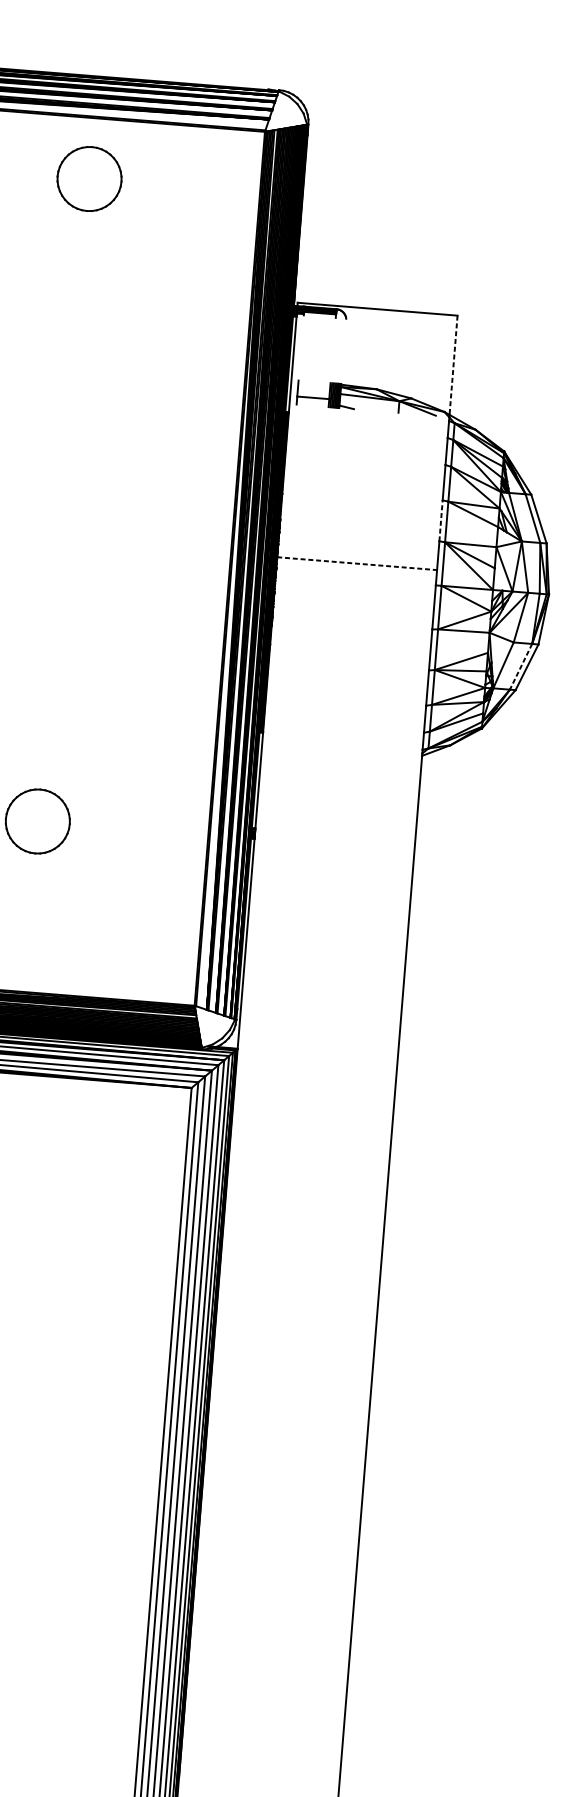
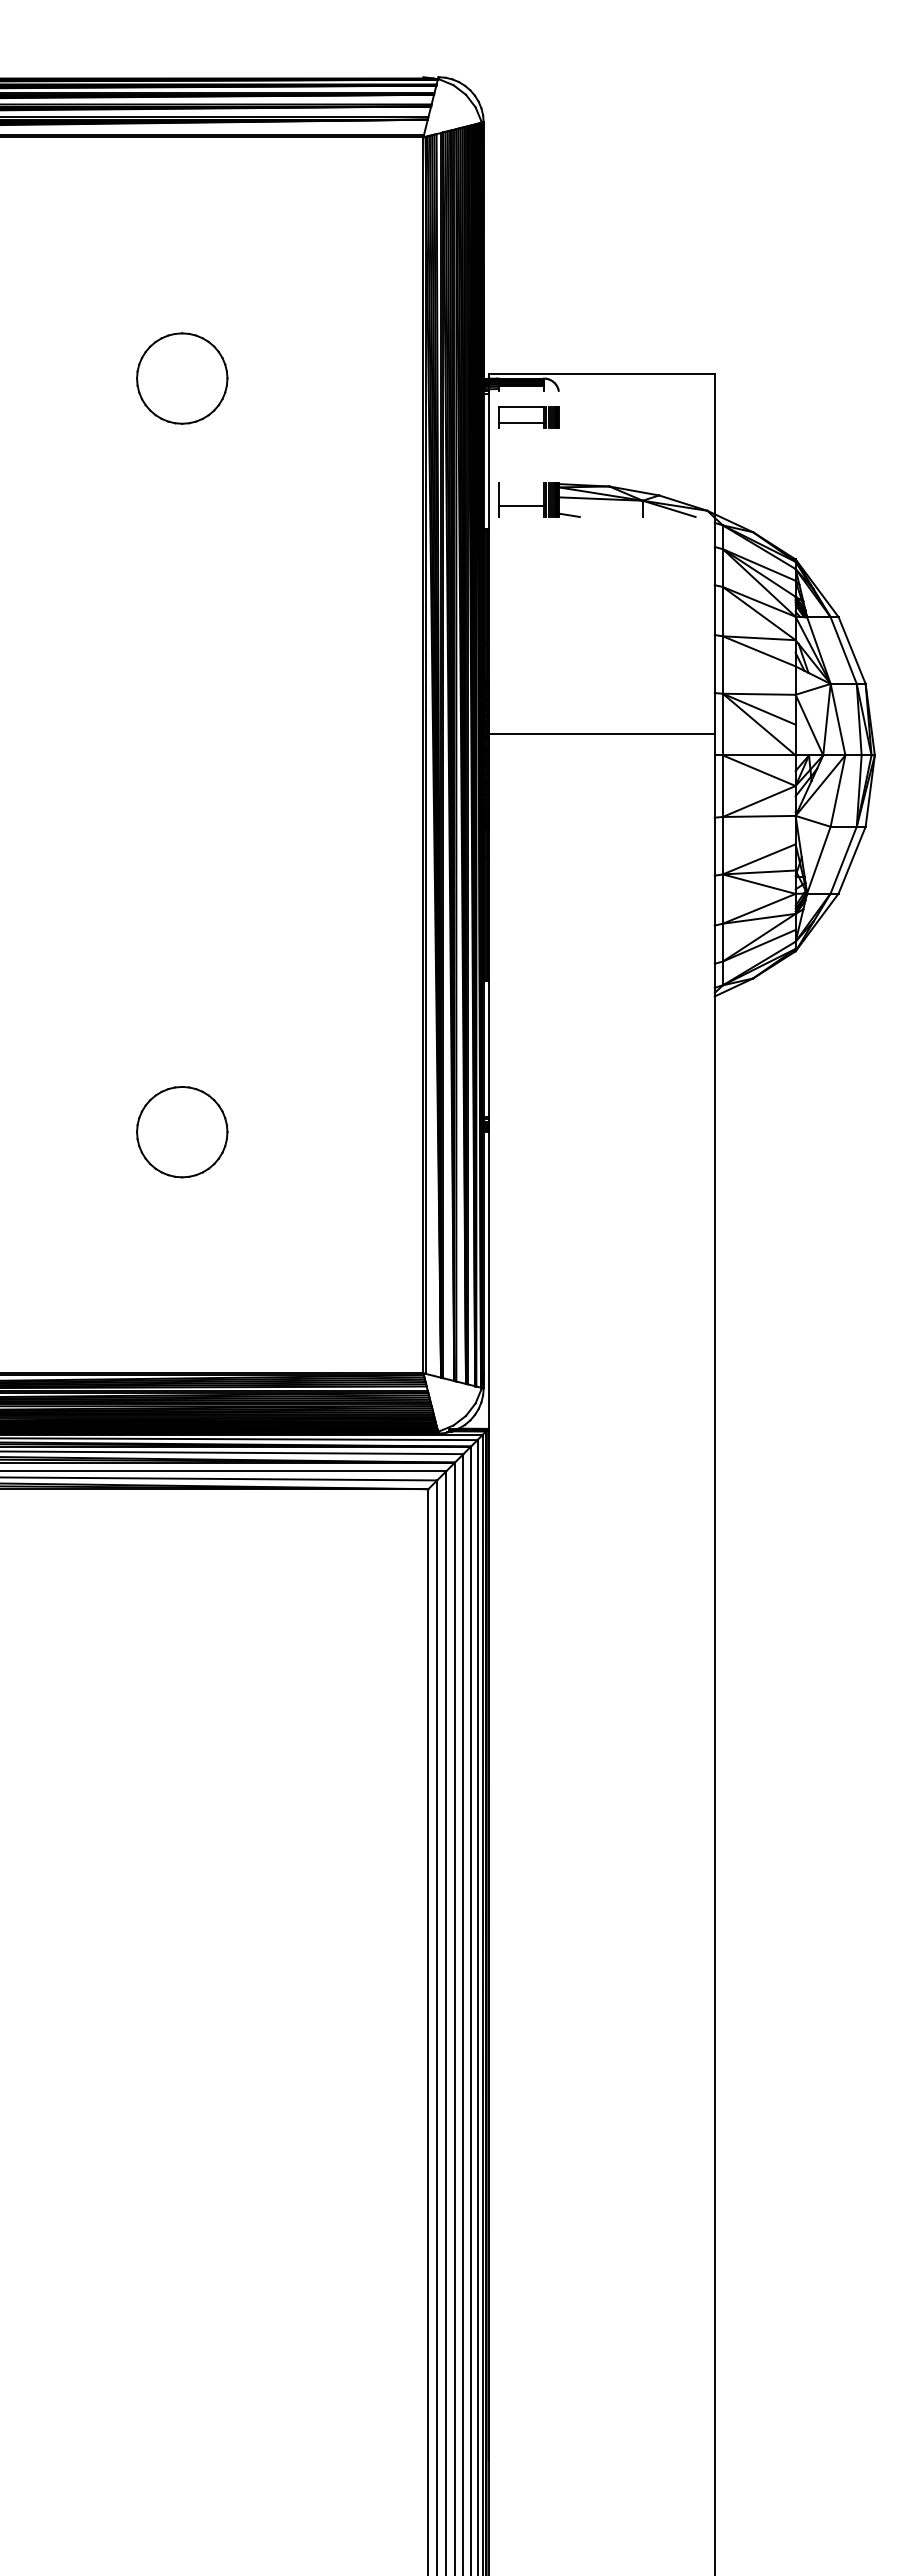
part: (89, 179) -> (182, 378), moved
part: (323, 335) -> (528, 417), added
line: (453, 365) -> (714, 444), dashed -> solid
line: (440, 520) -> (714, 663), dashed -> solid
line: (357, 563) -> (602, 733), dashed -> solid
line: (520, 667) -> (843, 860), dashed -> solid

